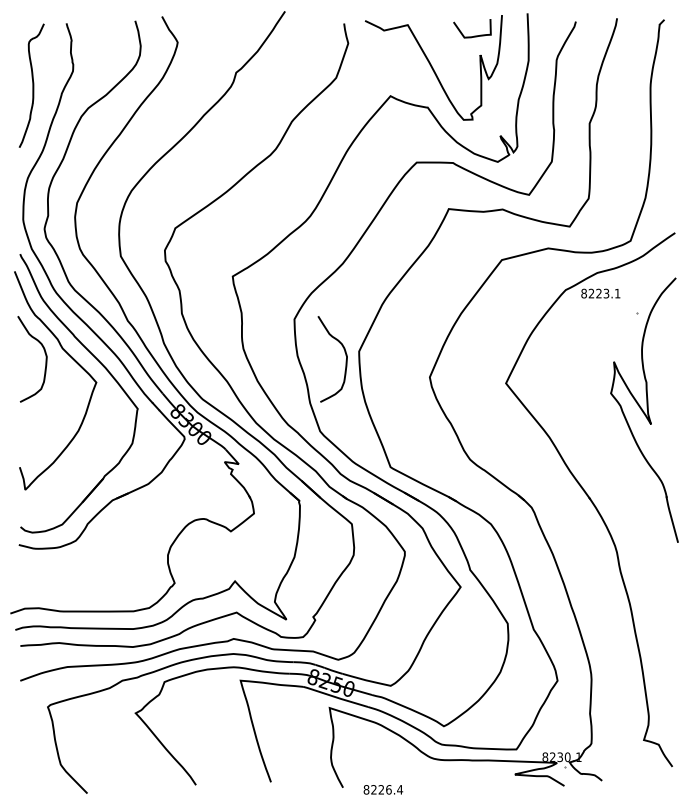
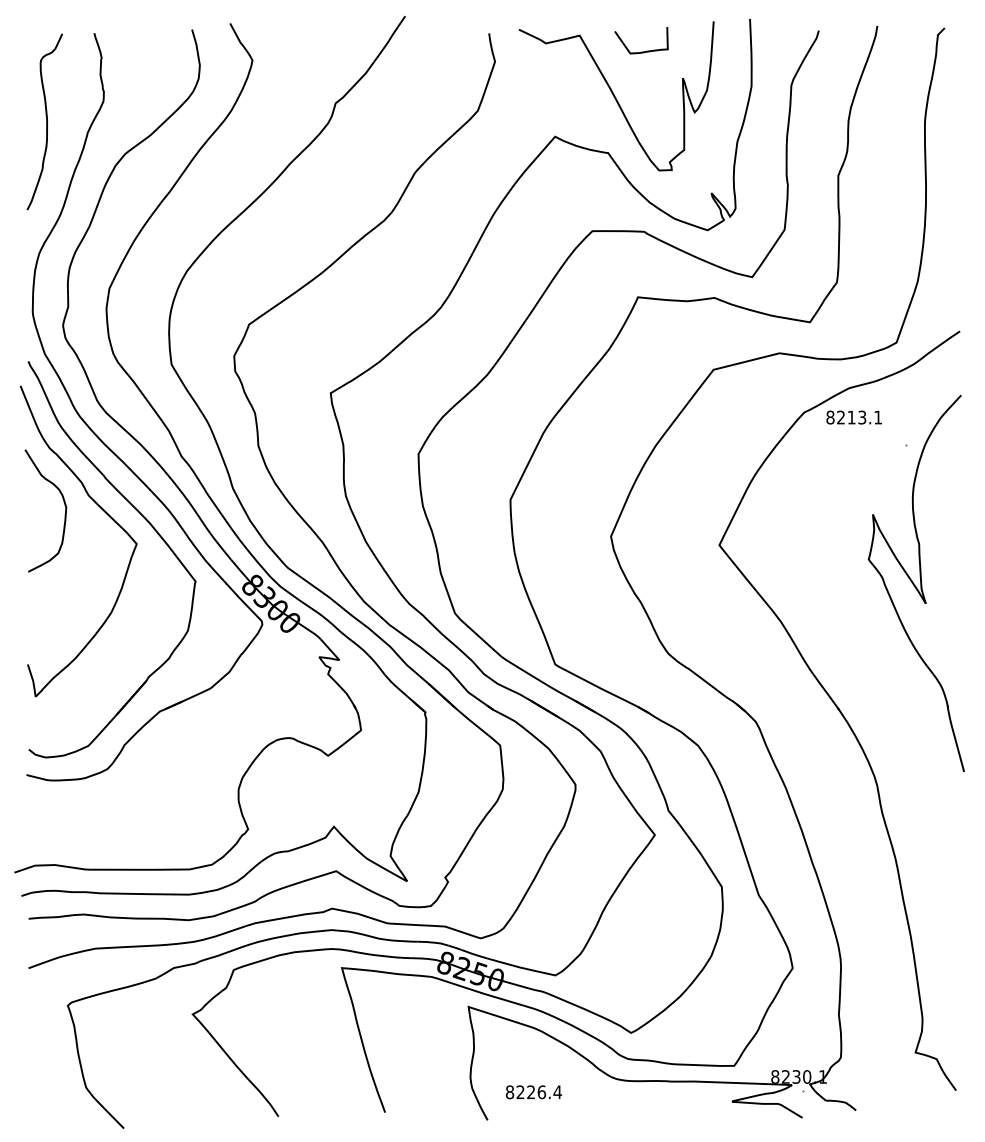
curve: (472, 36) -> (641, 51), moved
text: (598, 293) -> (851, 417), 8223.1 -> 8213.1
curve: (345, 361) -> (491, 514), removed
text: (383, 789) -> (534, 1092), moved

